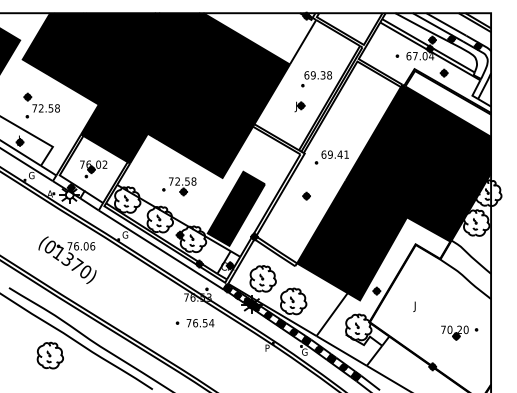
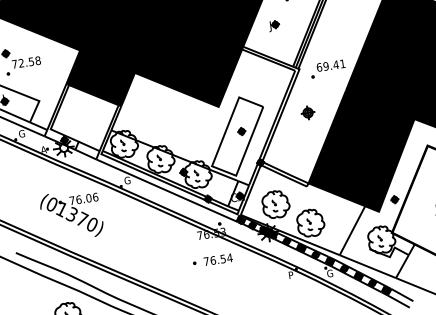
part: (299, 106) -> (273, 25), moved
part: (93, 169) -> (84, 118), removed
part: (179, 186) -> (175, 122), removed
part: (306, 195) -> (307, 112), size x1.6
fill: (236, 208) -> (237, 136), removed

